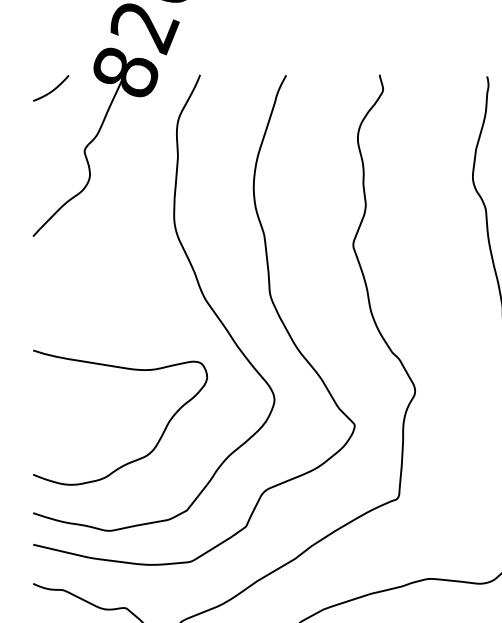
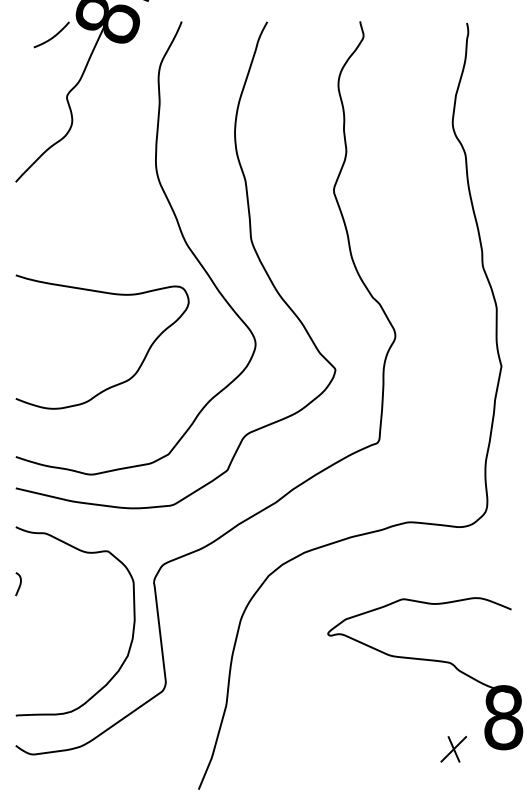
curve: (51, 89) -> (52, 36), moved
curve: (157, 441) -> (139, 365), moved

